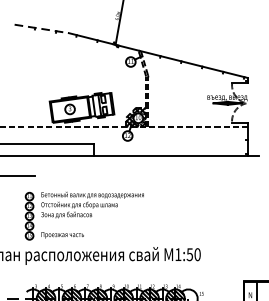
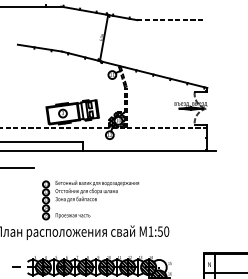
line: (42, 29) -> (40, 48), dashed -> solid
part: (84, 216) -> (90, 200), moved

